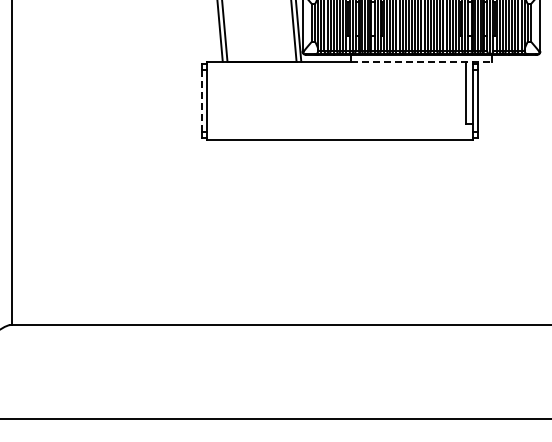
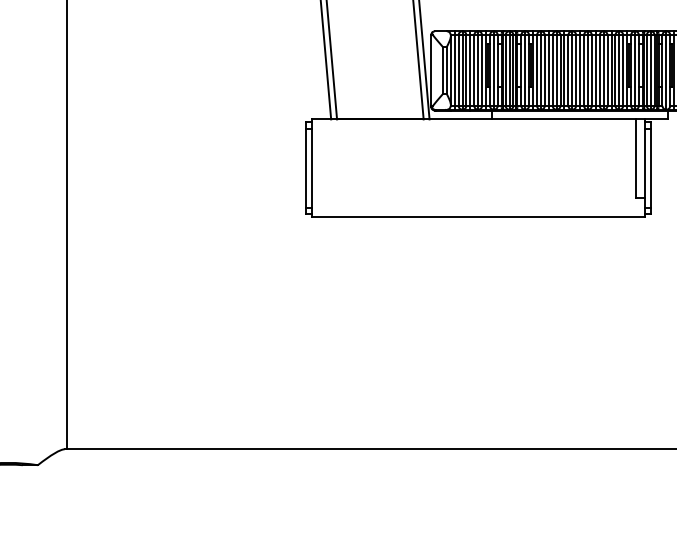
line: (421, 61) -> (580, 118), dashed -> solid
line: (202, 101) -> (305, 169), dashed -> solid

